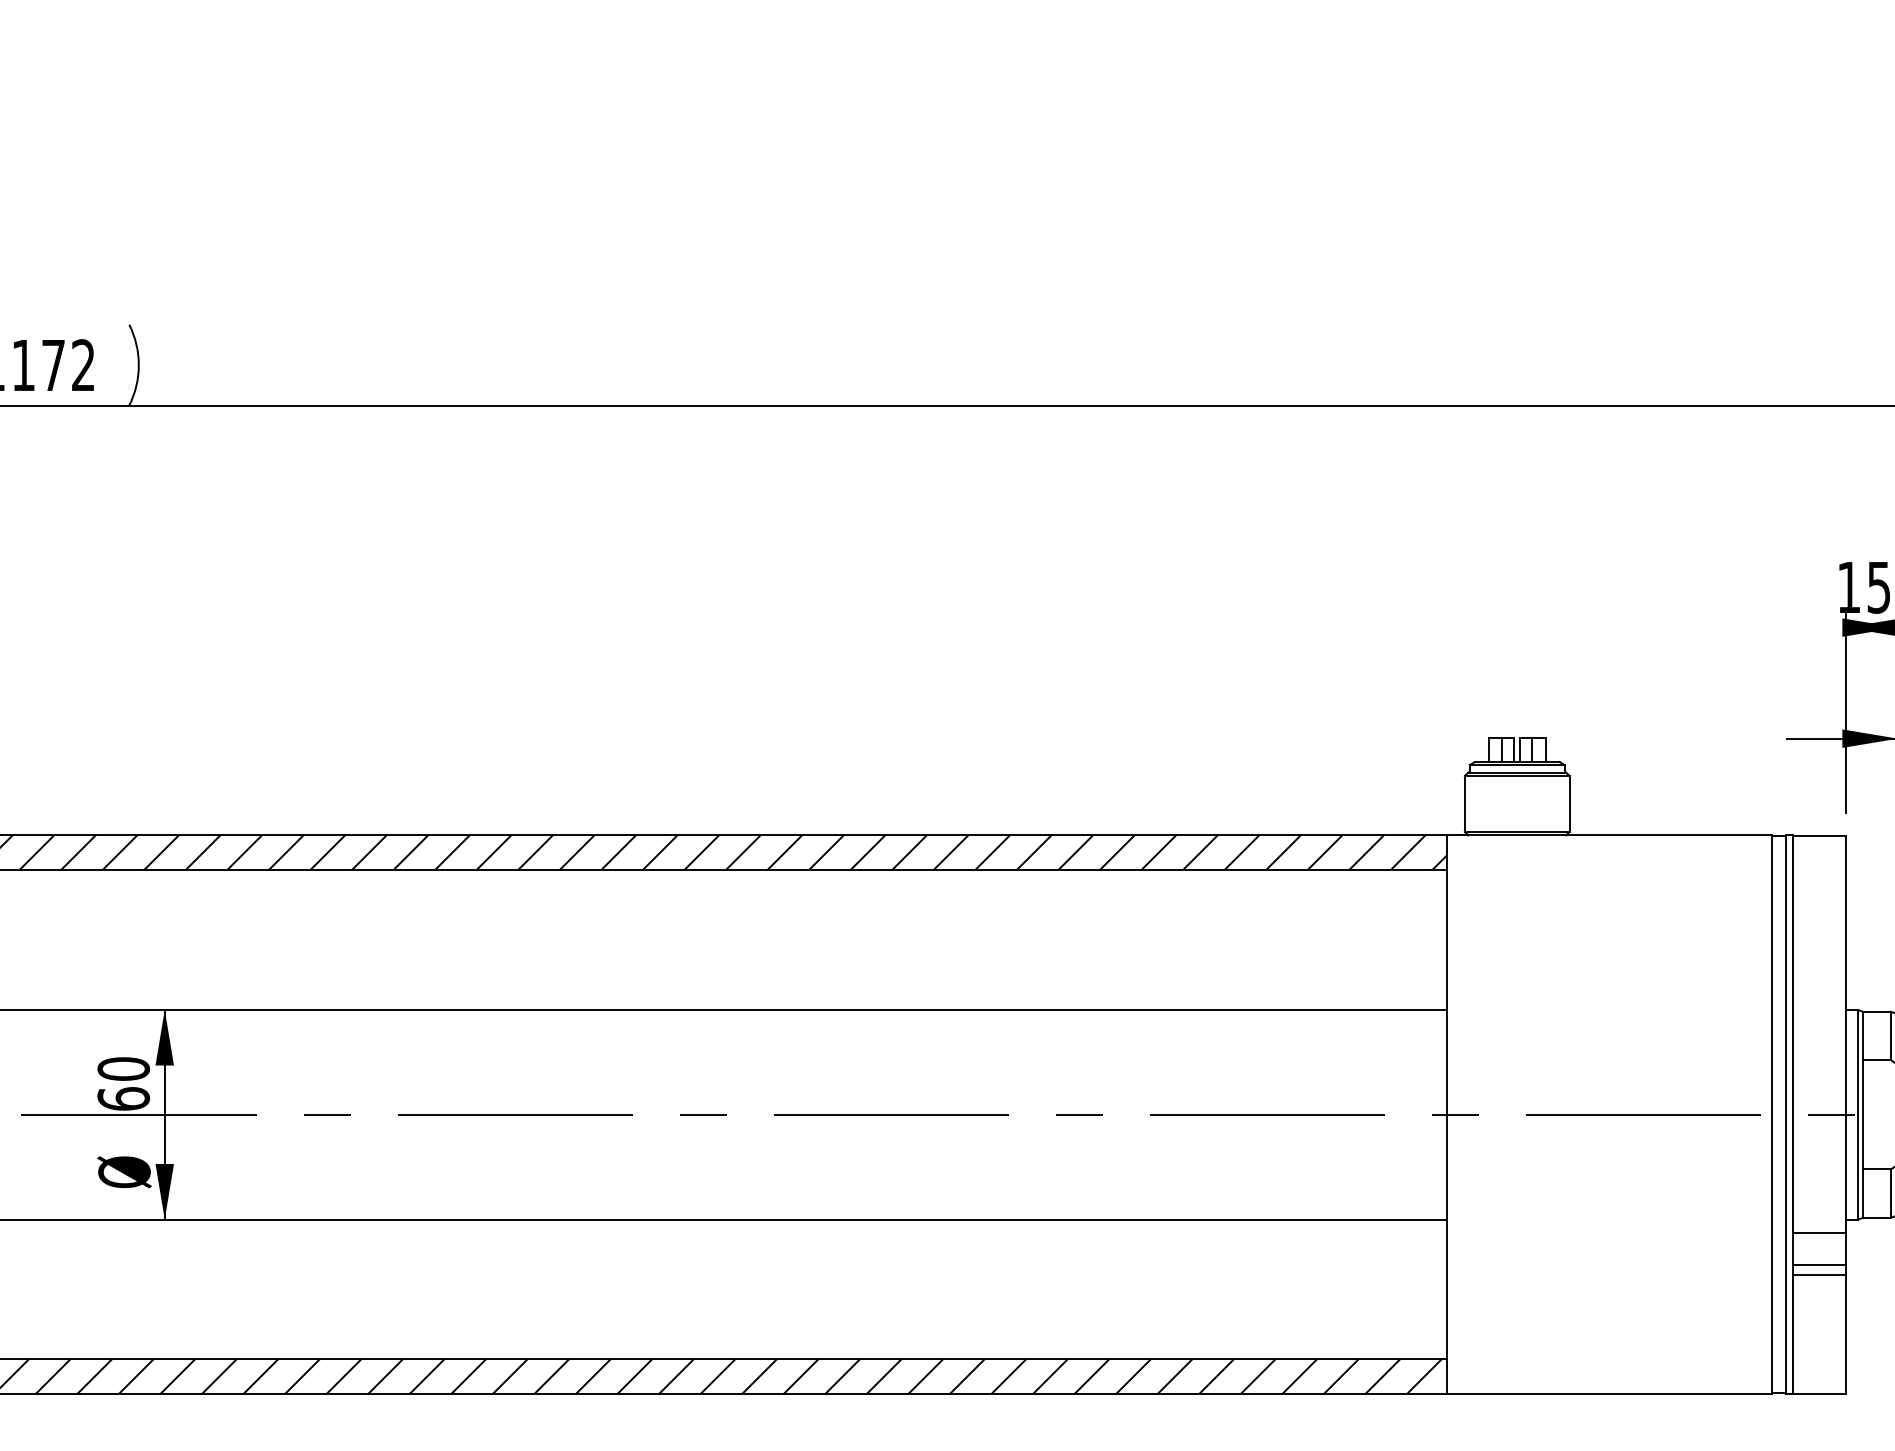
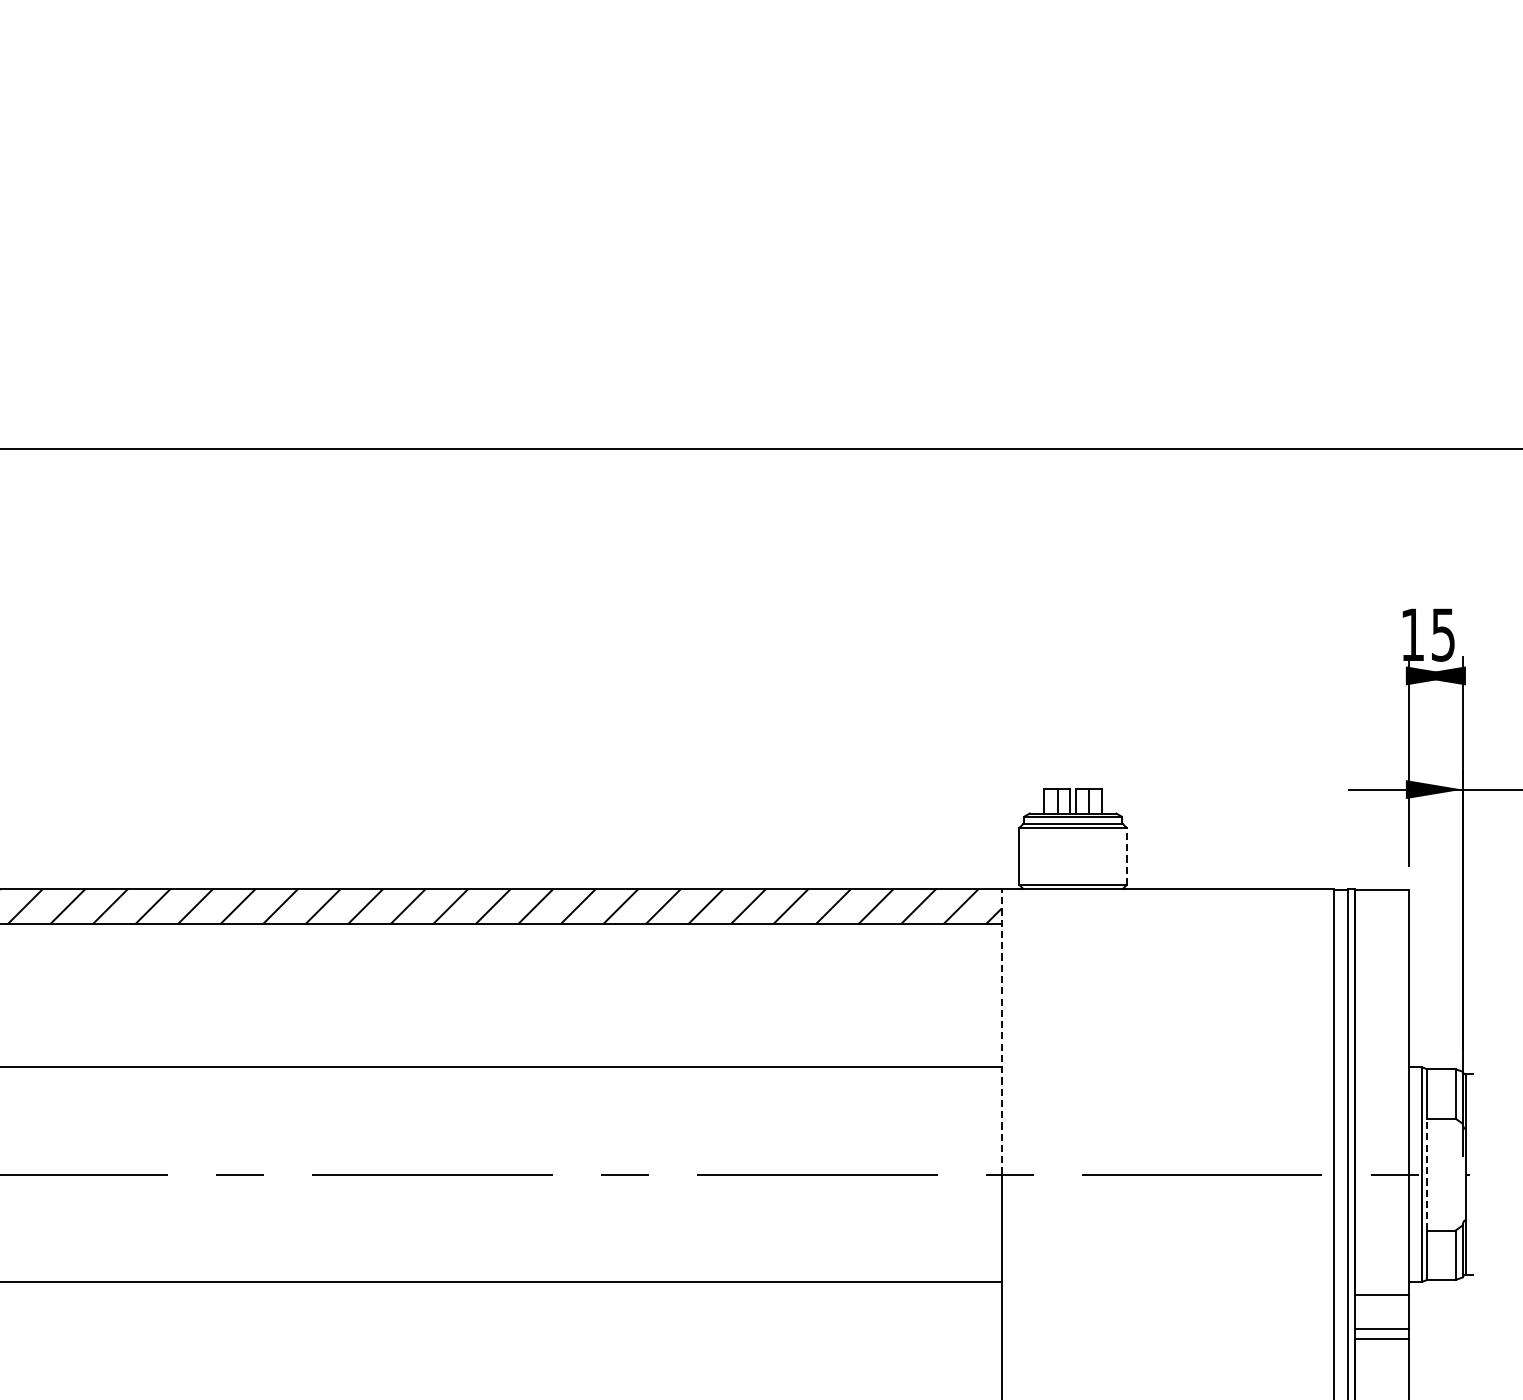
line: (1569, 803) -> (1126, 855), solid -> dashed
line: (1447, 975) -> (1001, 1032), solid -> dashed
line: (1862, 1114) -> (1426, 1174), solid -> dashed

